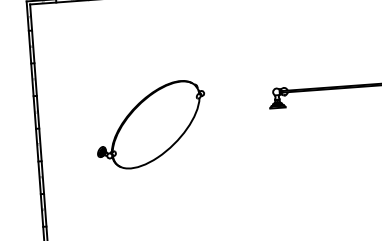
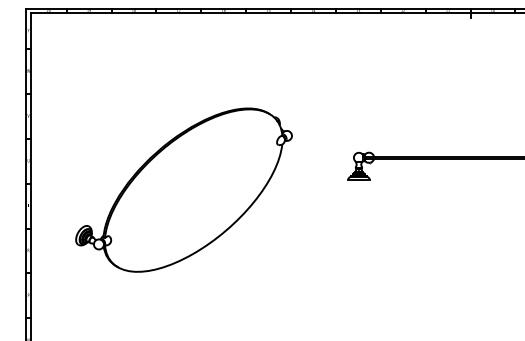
part: (150, 124) -> (183, 189), size x1.43

